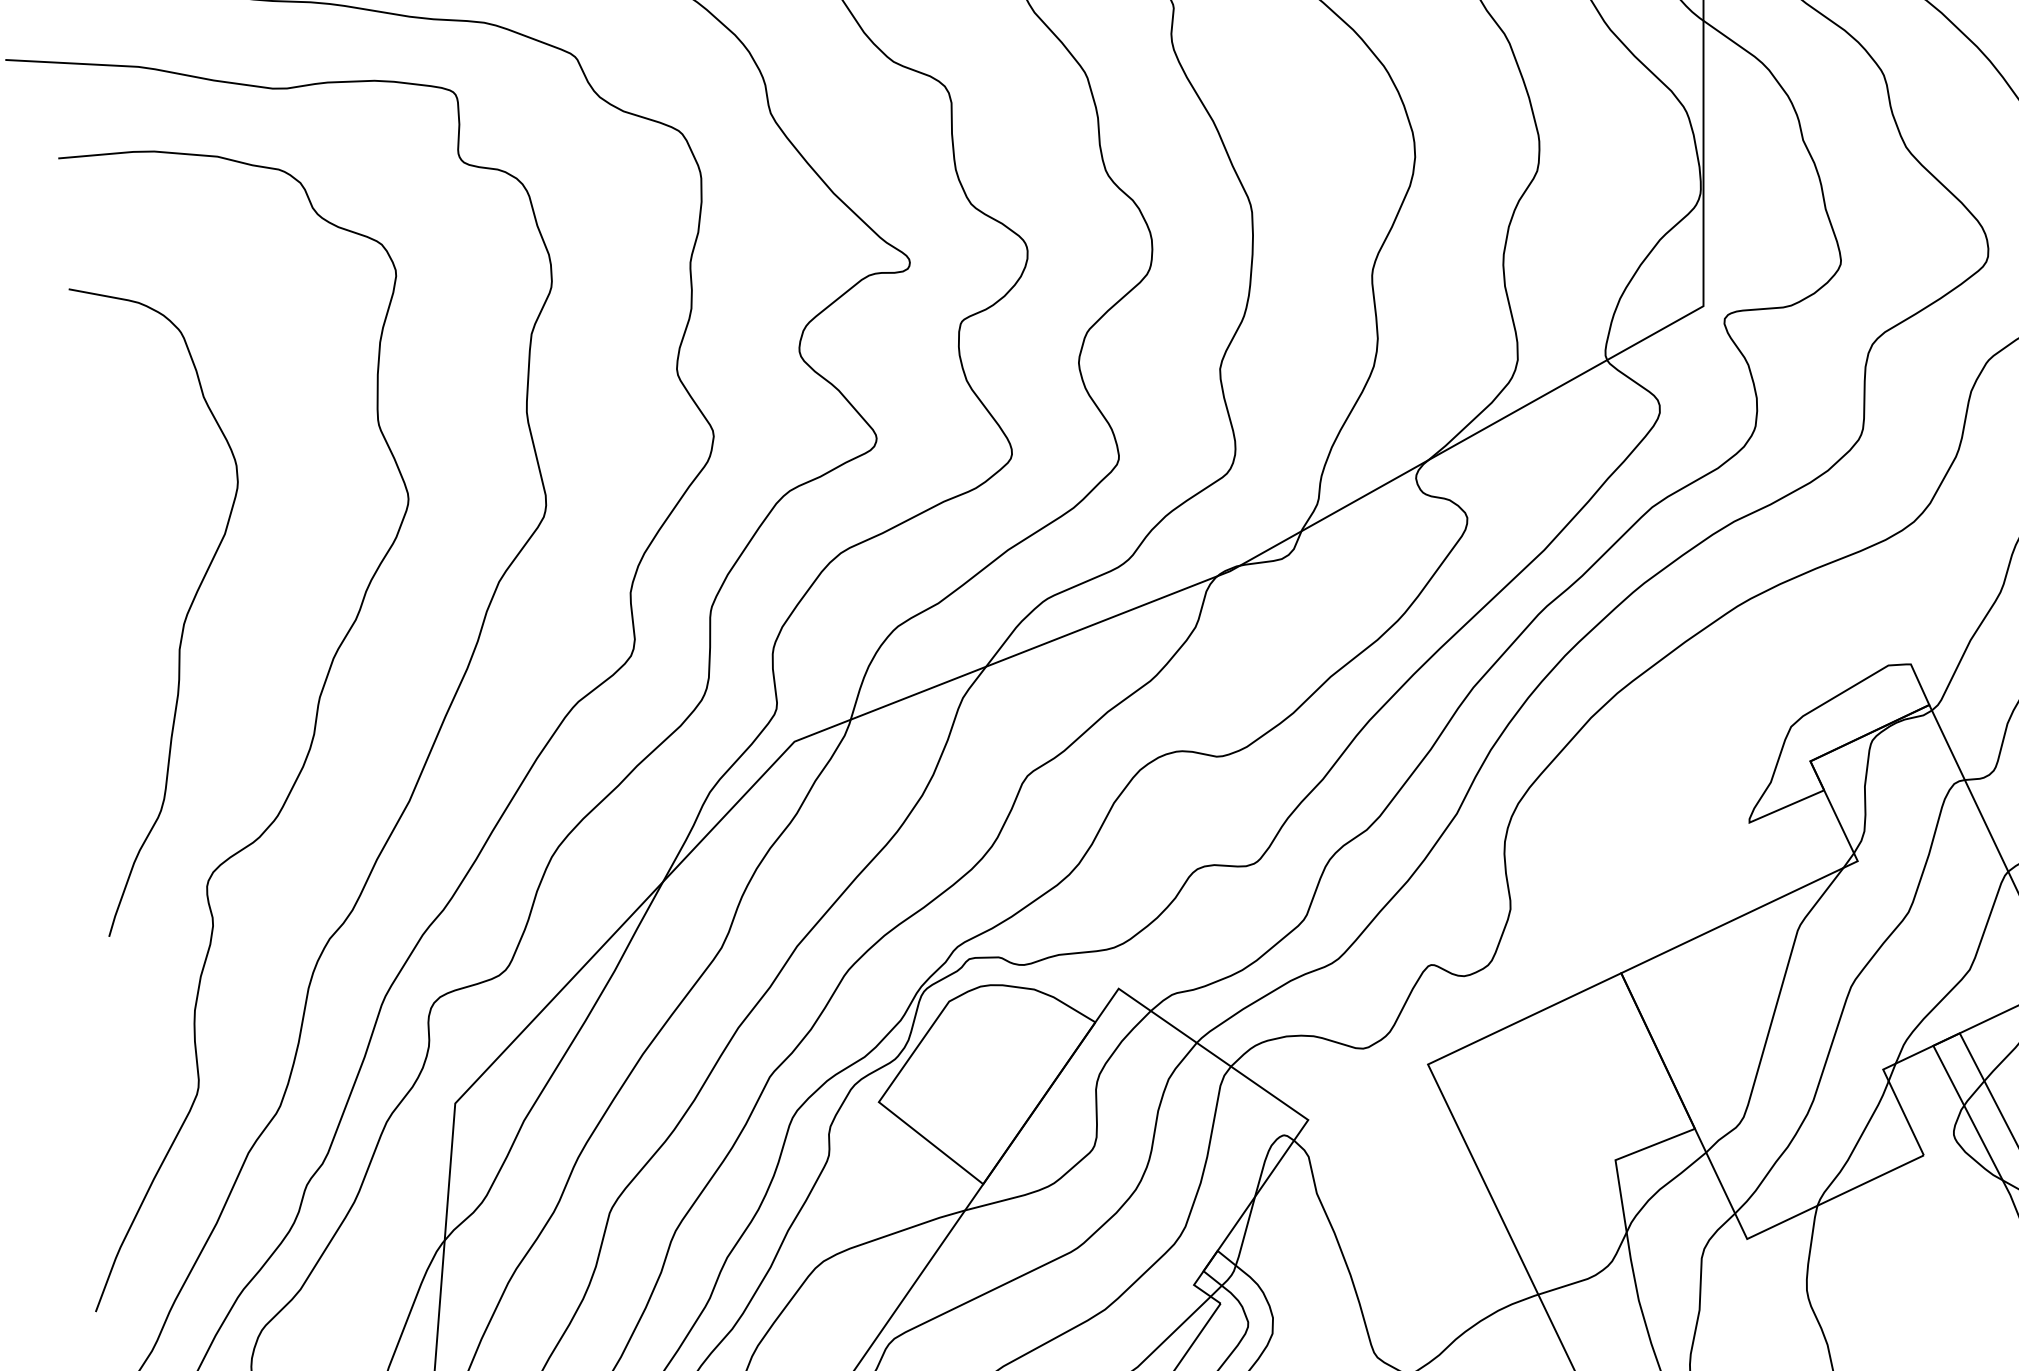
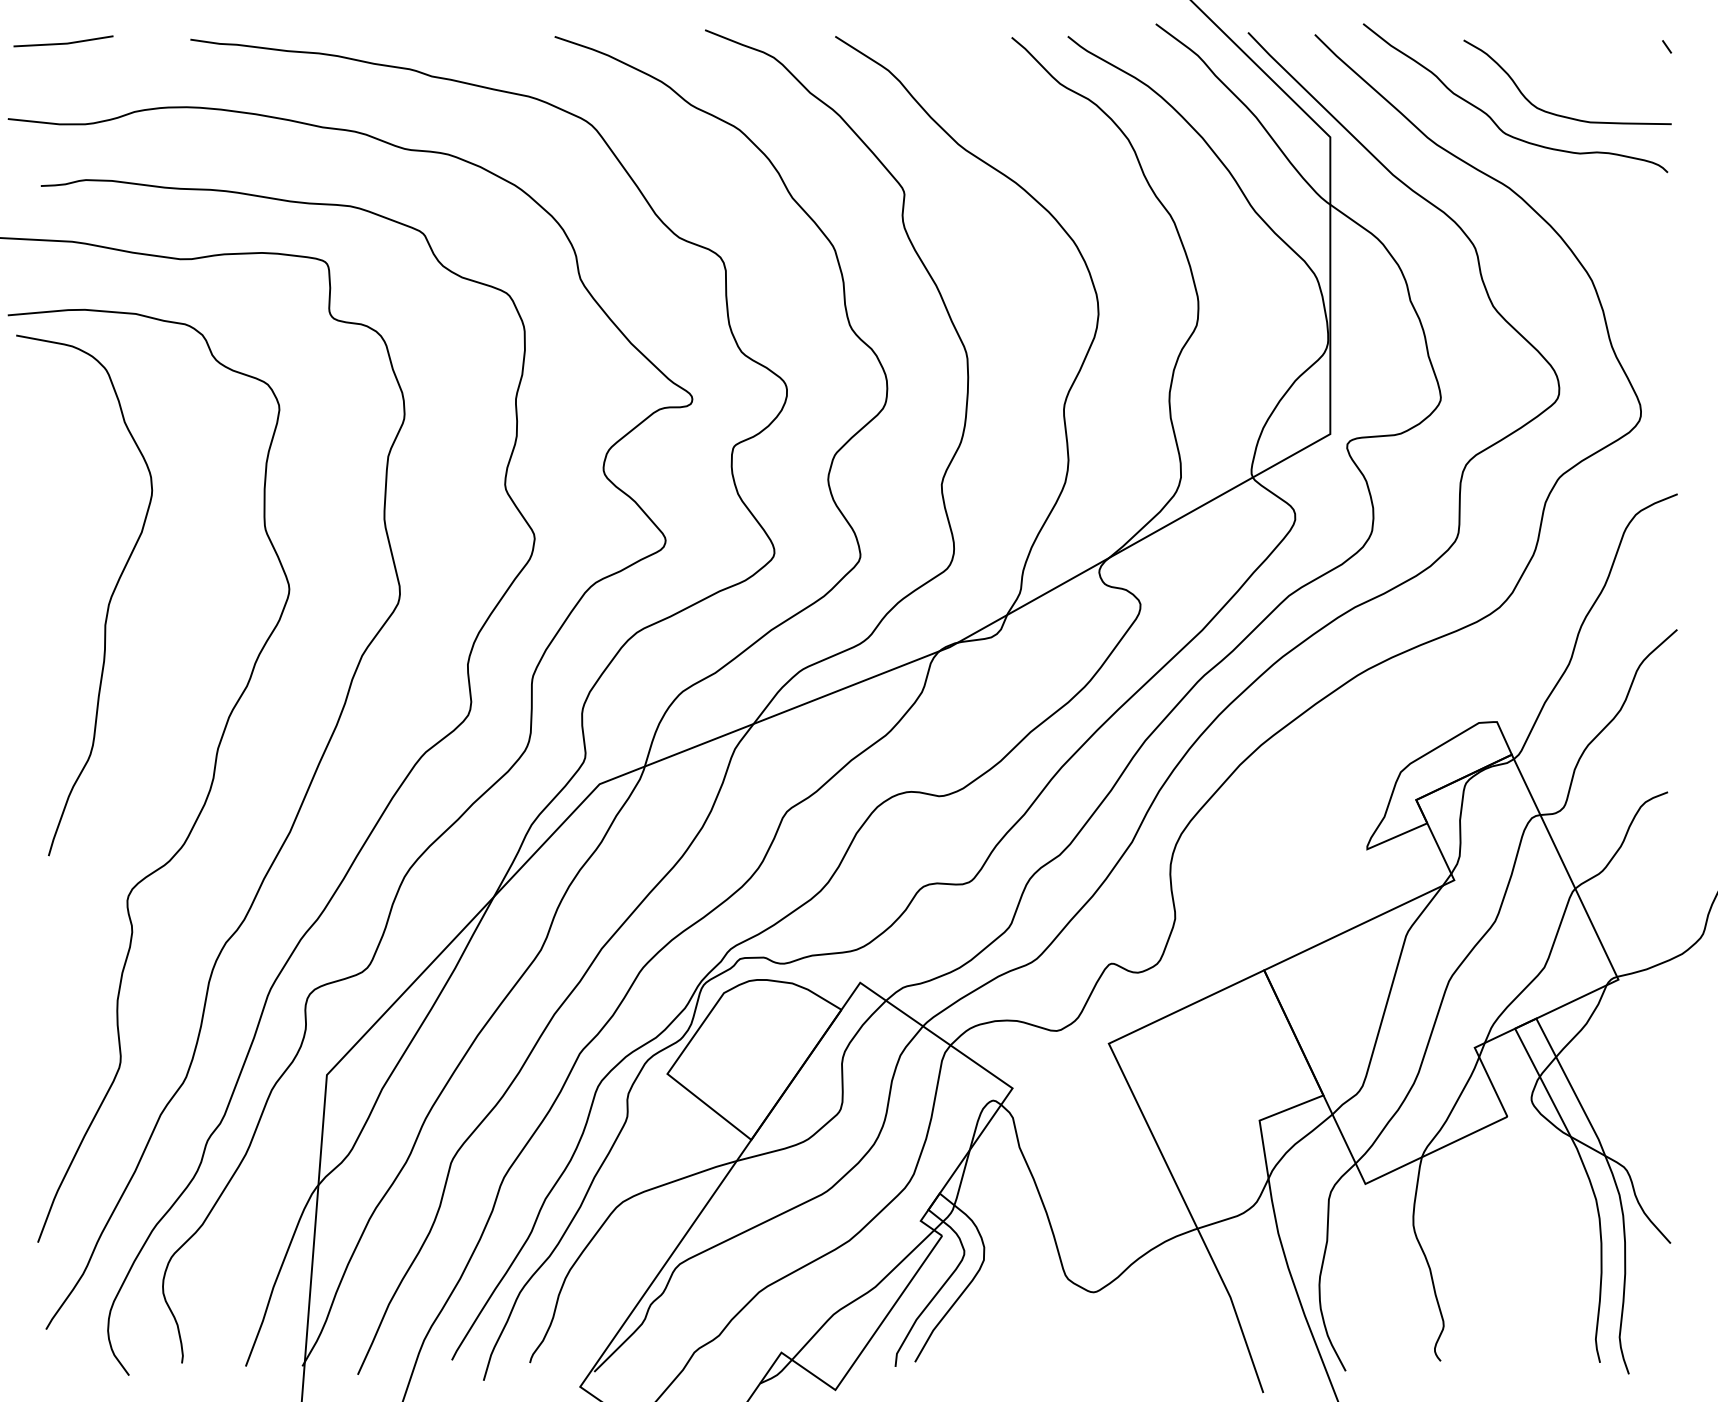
curve: (183, 621) -> (108, 602), moved

